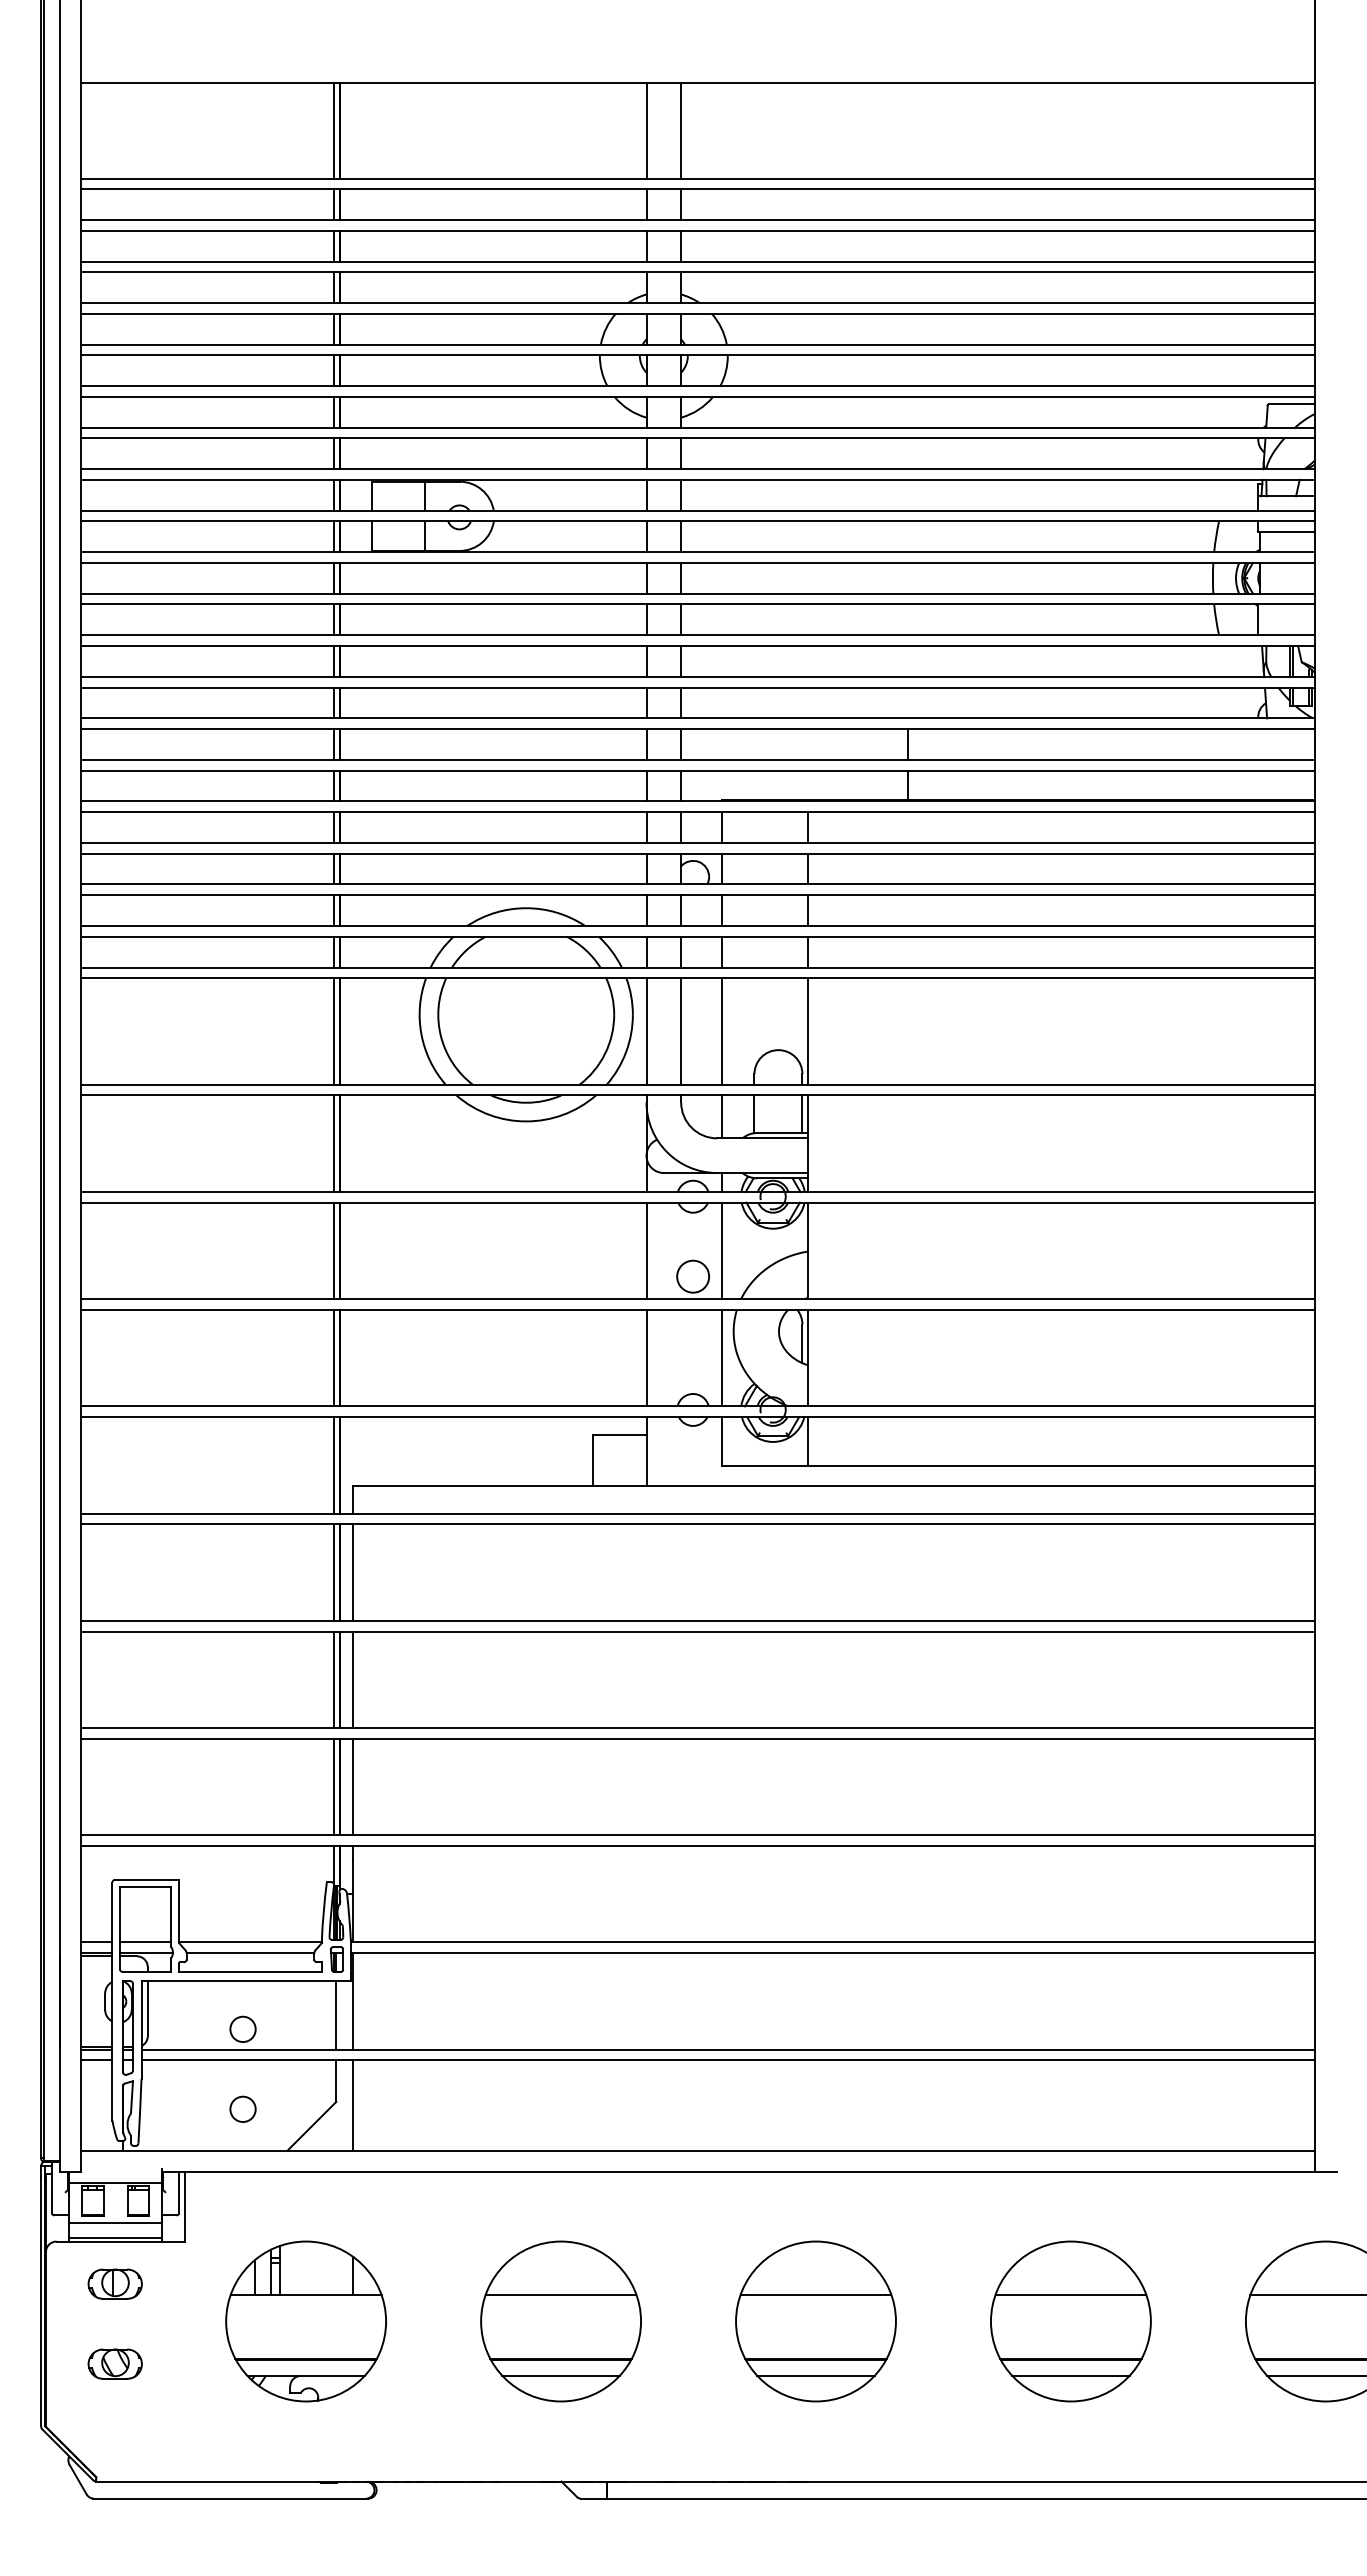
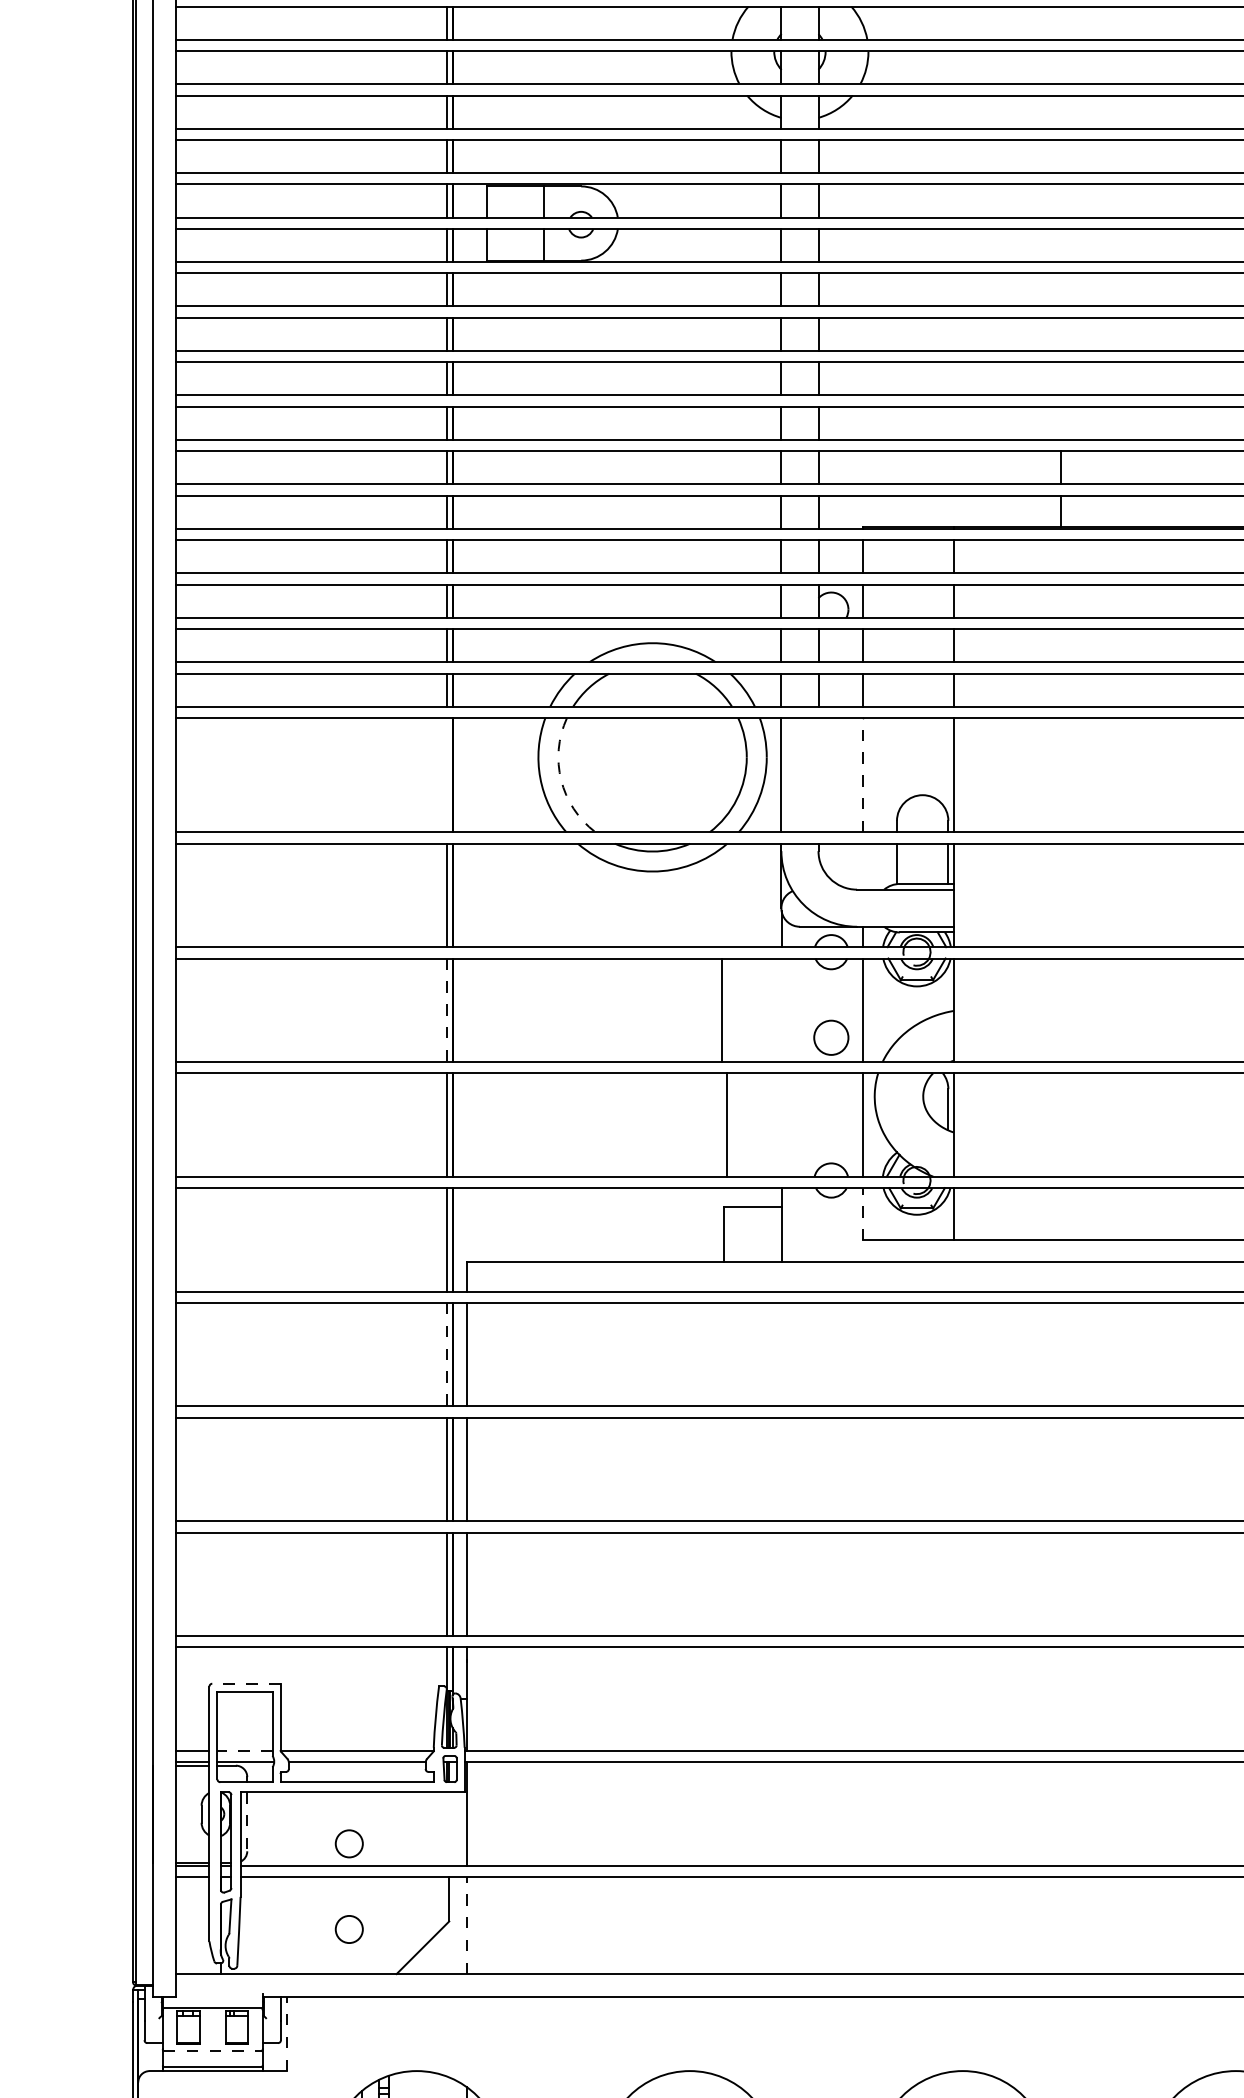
line: (722, 1030) -> (862, 774), solid -> dashed
line: (334, 1031) -> (447, 775), removed
line: (681, 1031) -> (818, 775), removed
arc: (440, 1036) -> (560, 780), solid -> dashed
line: (722, 1116) -> (862, 866), removed
line: (646, 1250) -> (721, 1009), moved
line: (334, 1251) -> (447, 1010), solid -> dashed
line: (646, 1357) -> (726, 1124), moved
line: (722, 1441) -> (862, 1214), solid -> dashed
line: (334, 1573) -> (447, 1355), solid -> dashed
line: (146, 1879) -> (245, 1683), solid -> dashed
line: (145, 1942) -> (244, 1750), solid -> dashed
line: (147, 2008) -> (246, 1821), solid -> dashed
line: (336, 2015) -> (449, 1828), removed
line: (353, 2105) -> (467, 1925), solid -> dashed
line: (185, 2206) -> (287, 2033), solid -> dashed
line: (115, 2222) -> (212, 2050), solid -> dashed

